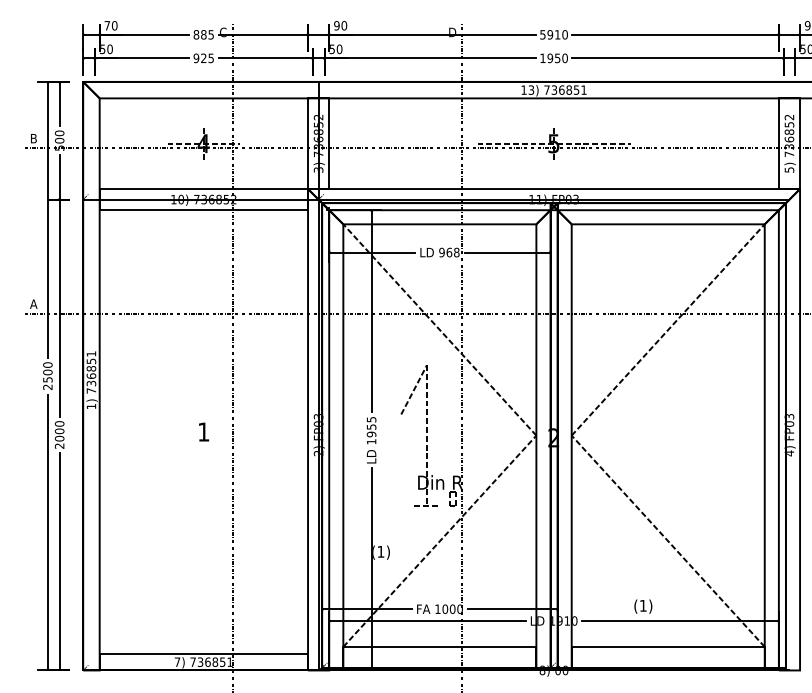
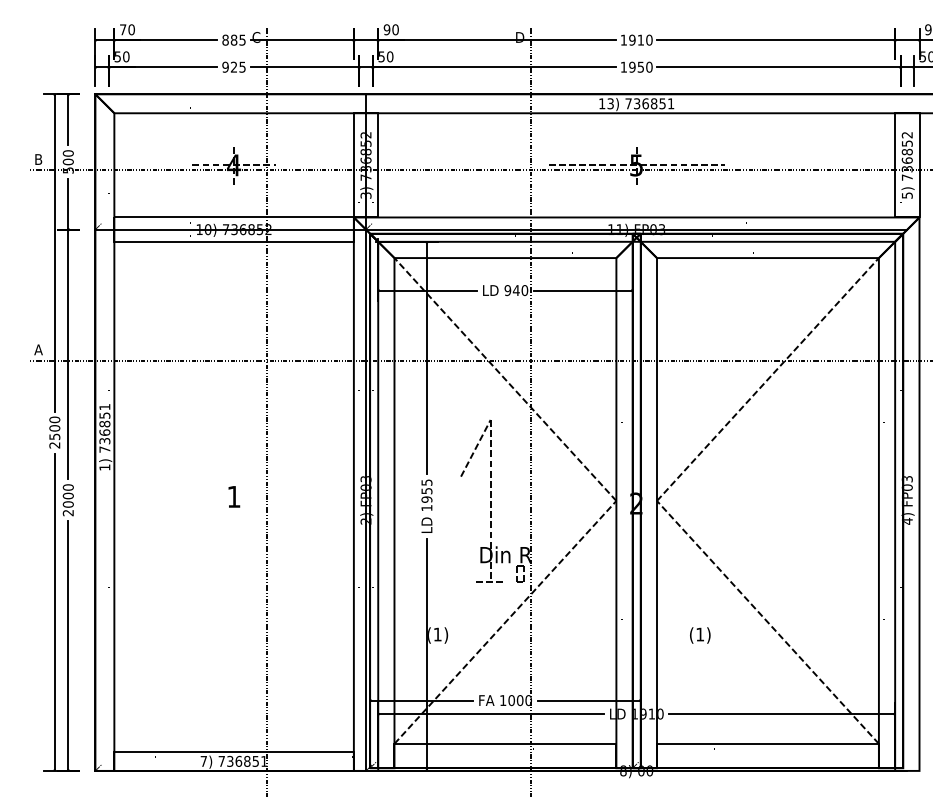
text: (542, 34) -> (623, 39), 5910 -> 1910
text: (452, 252) -> (519, 290), 968 -> 940
text: (643, 606) -> (700, 635), moved

